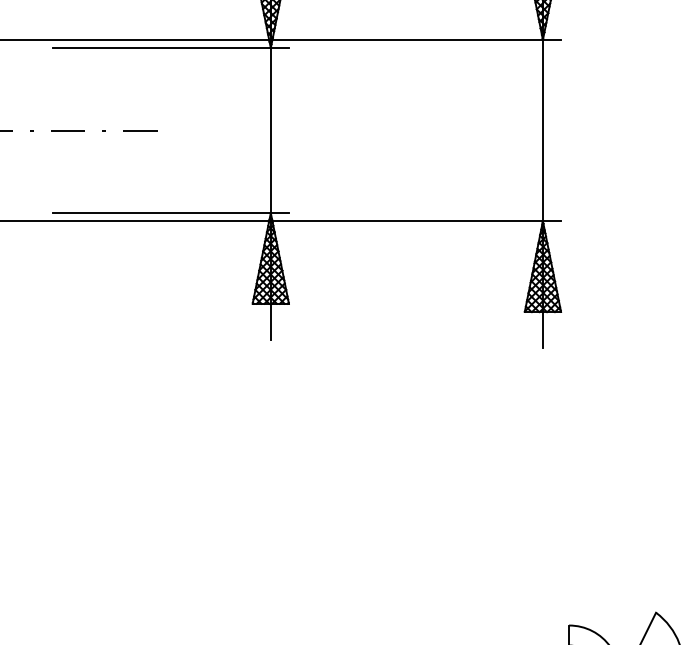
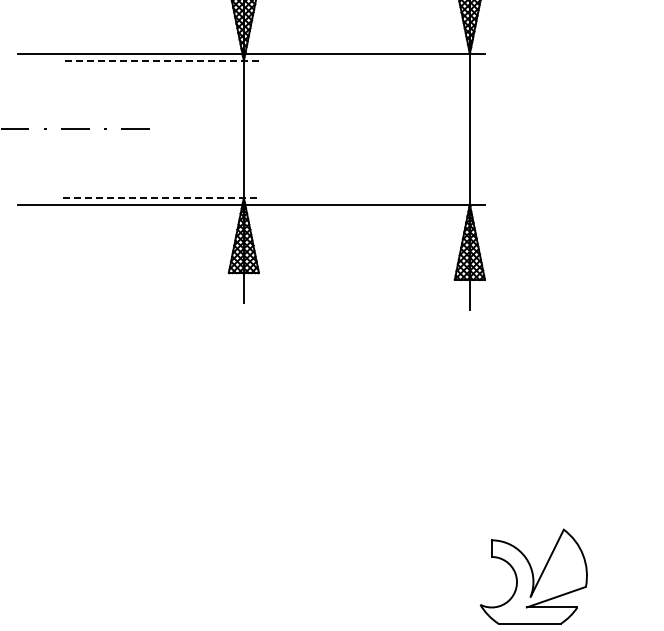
line: (171, 47) -> (161, 60), solid -> dashed
line: (171, 212) -> (161, 197), solid -> dashed

